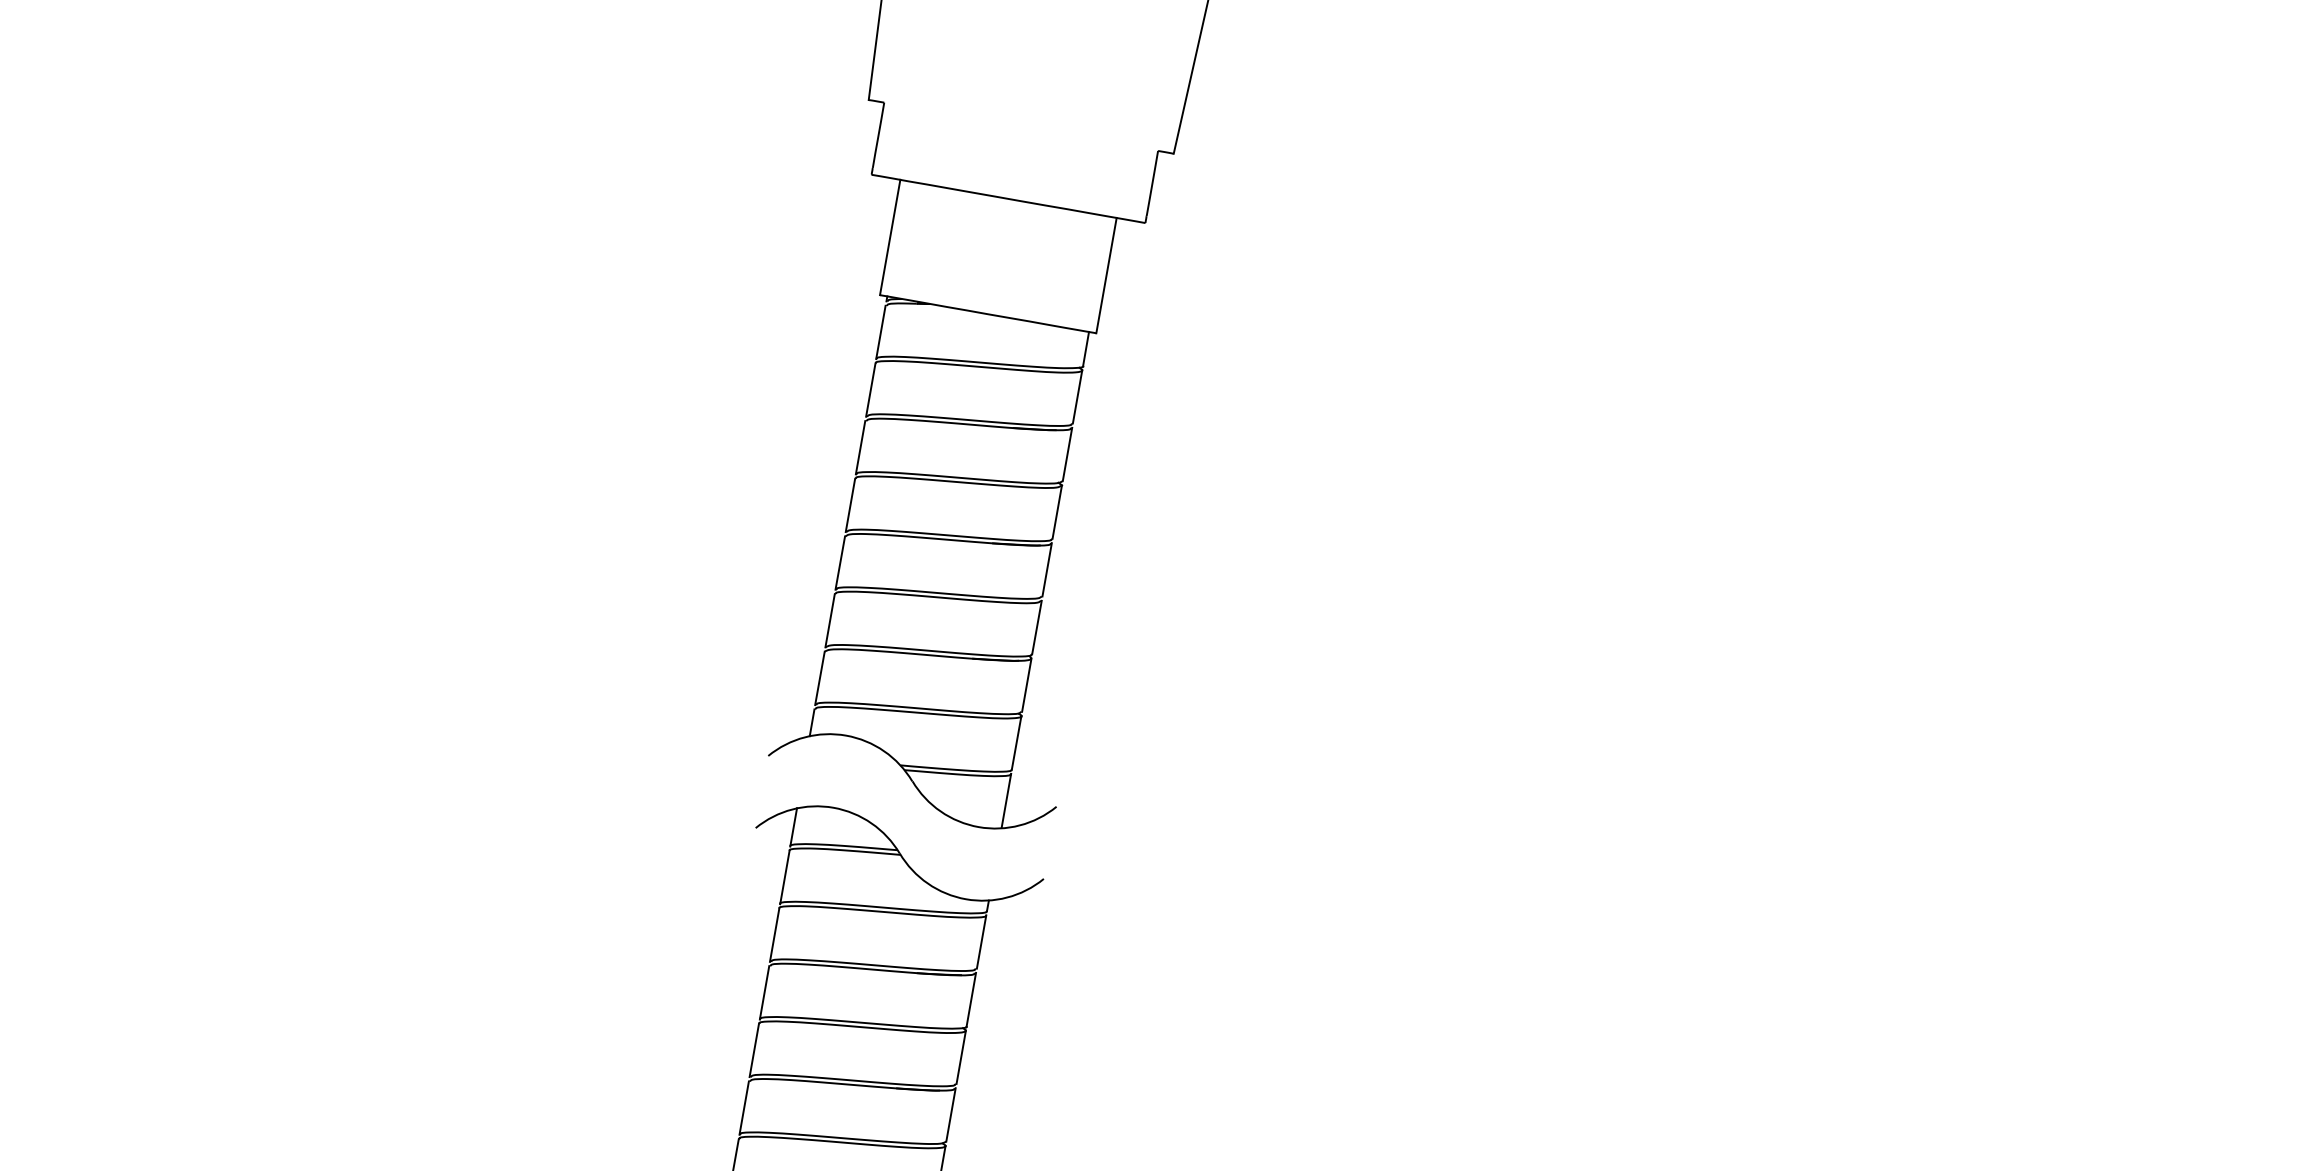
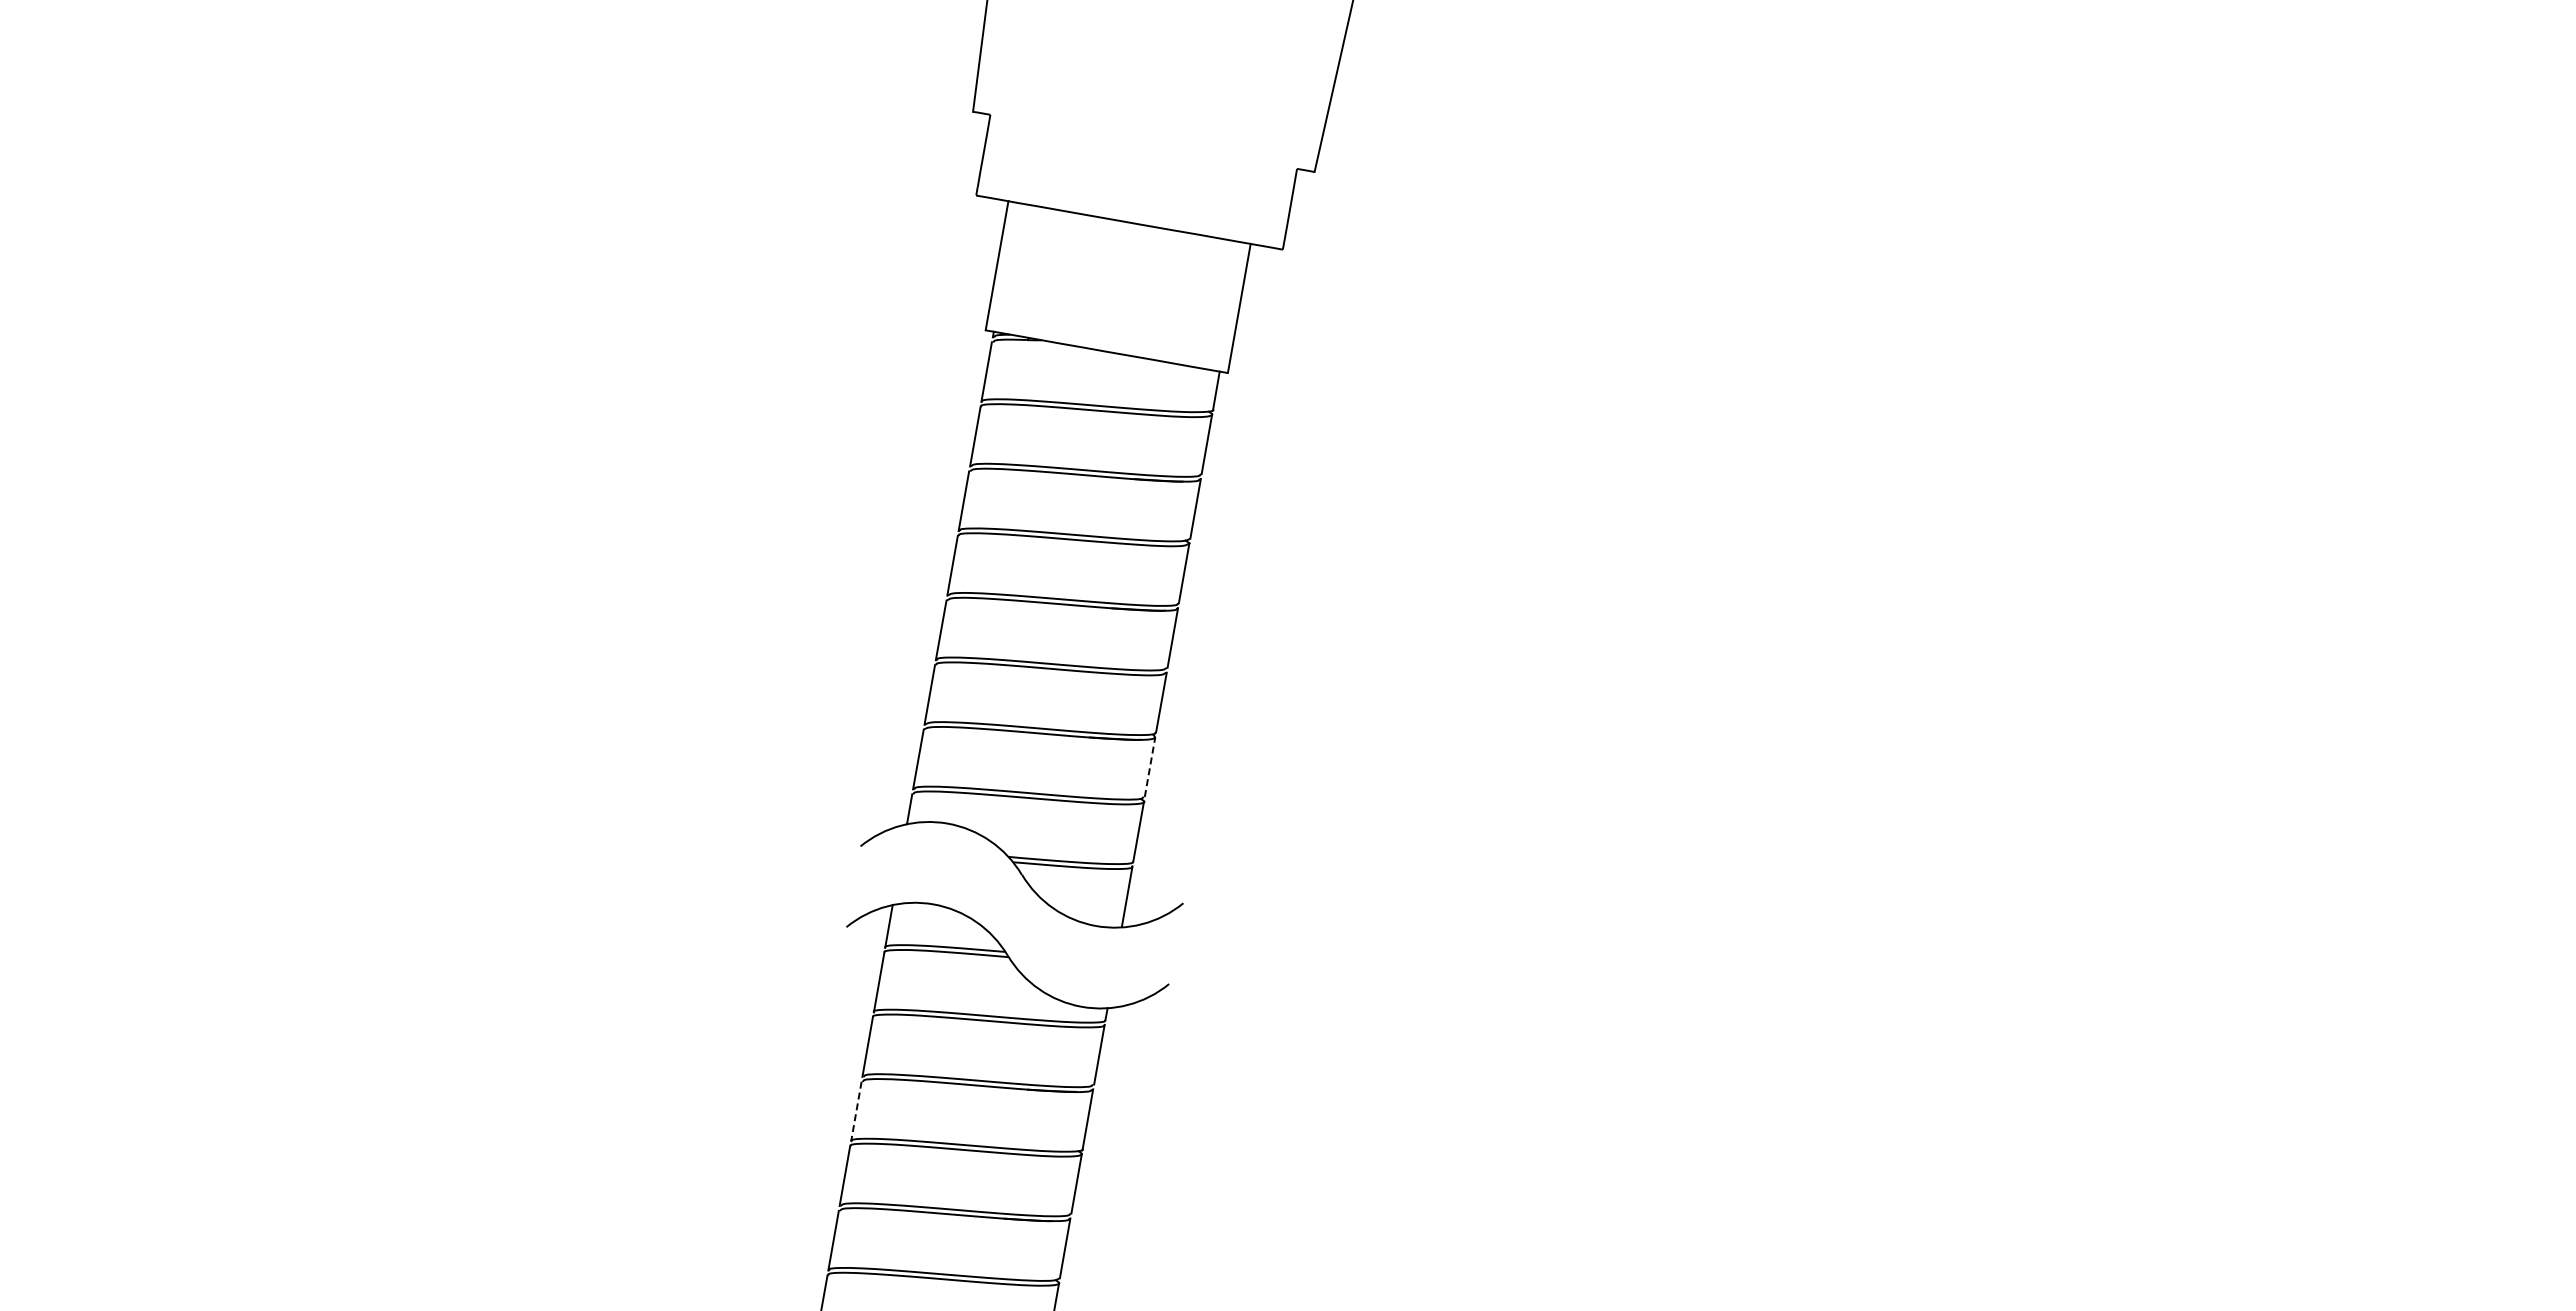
line: (1027, 684) -> (1150, 766), solid -> dashed
line: (764, 993) -> (856, 1112), solid -> dashed

